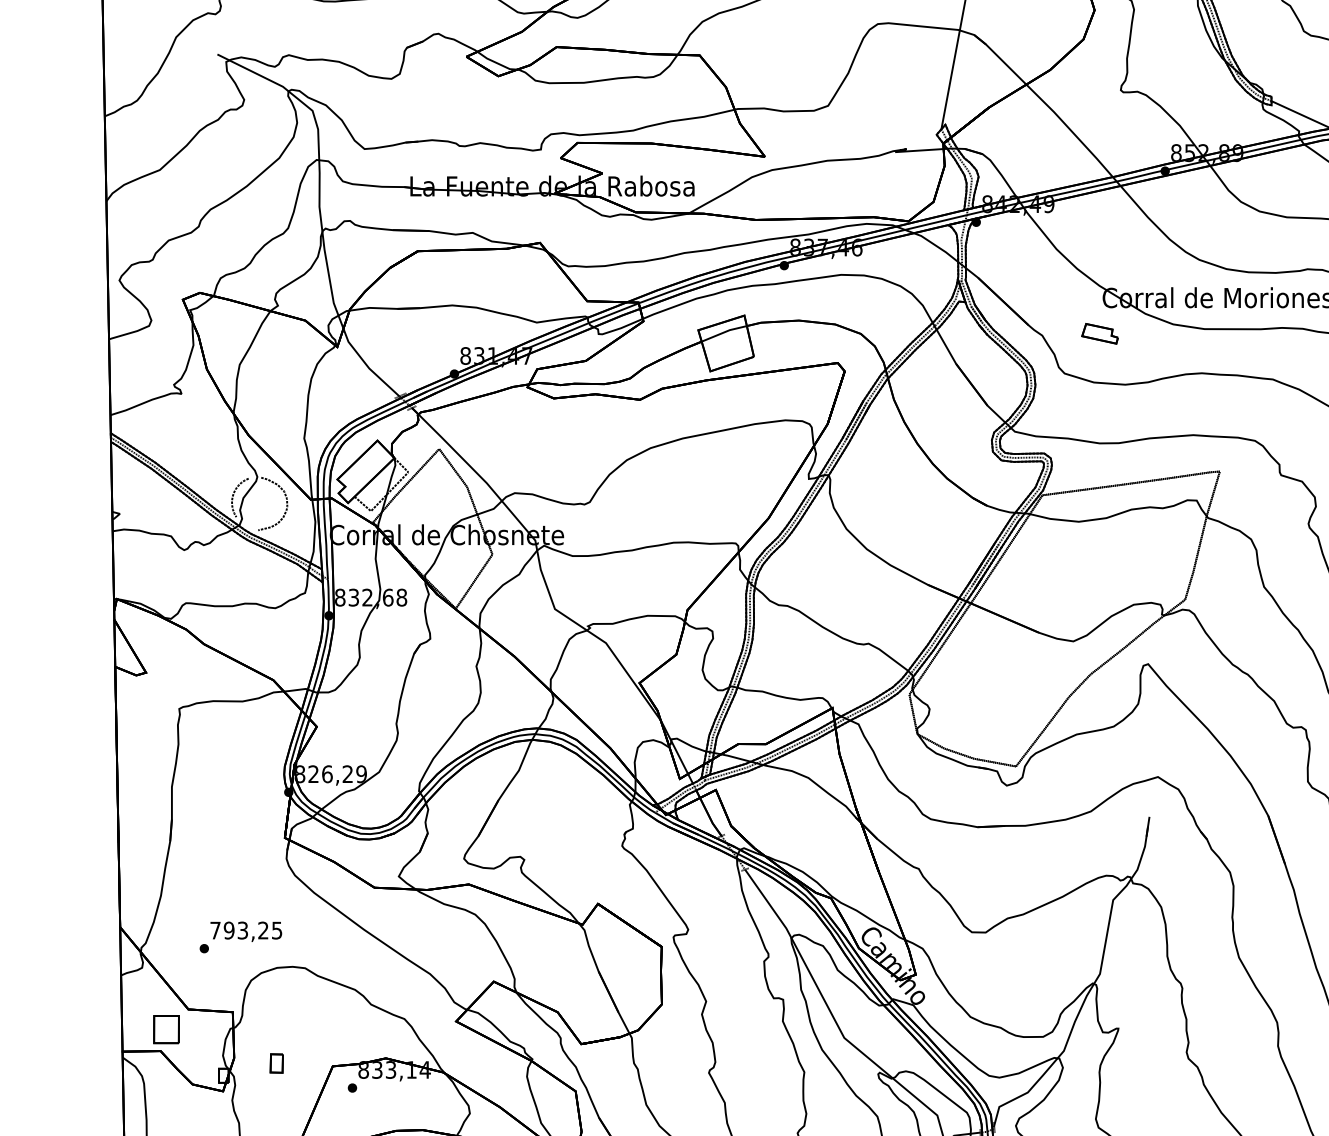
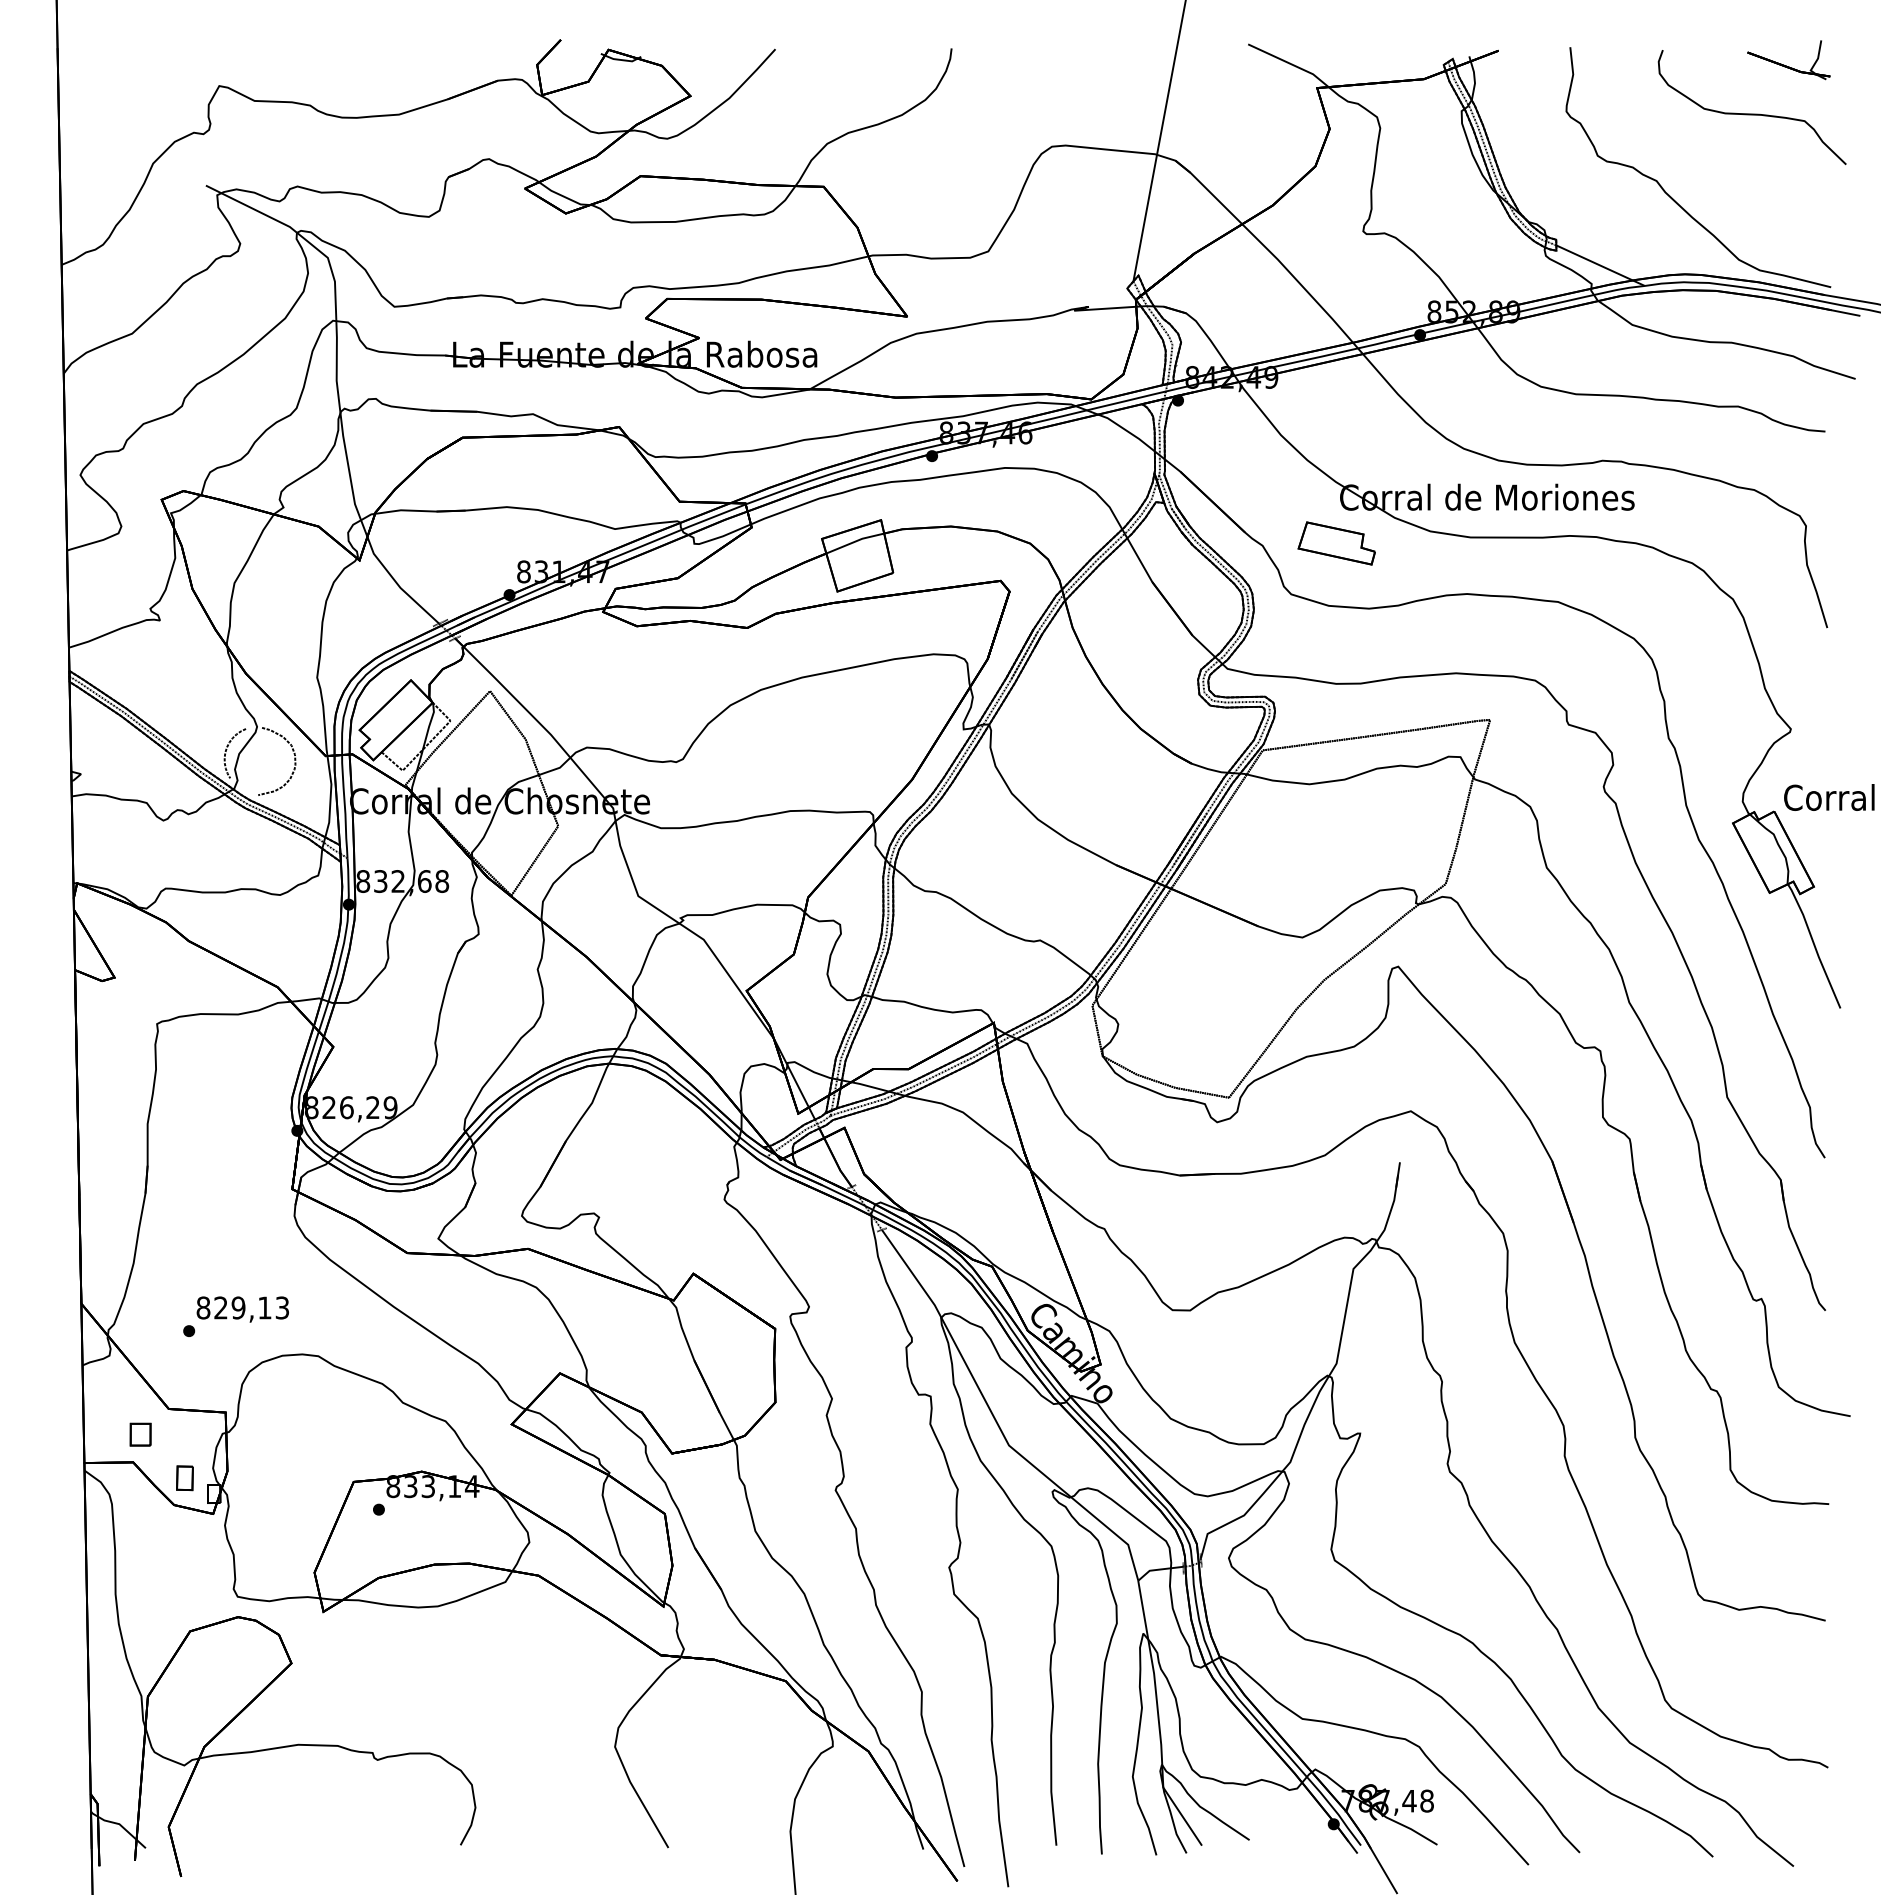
part: (1099, 333) -> (1336, 543), size x1.67
text: (245, 930) -> (242, 1307), 793,25 -> 829,13
part: (166, 1029) -> (140, 1434), size x0.62
part: (276, 1063) -> (184, 1478), moved

